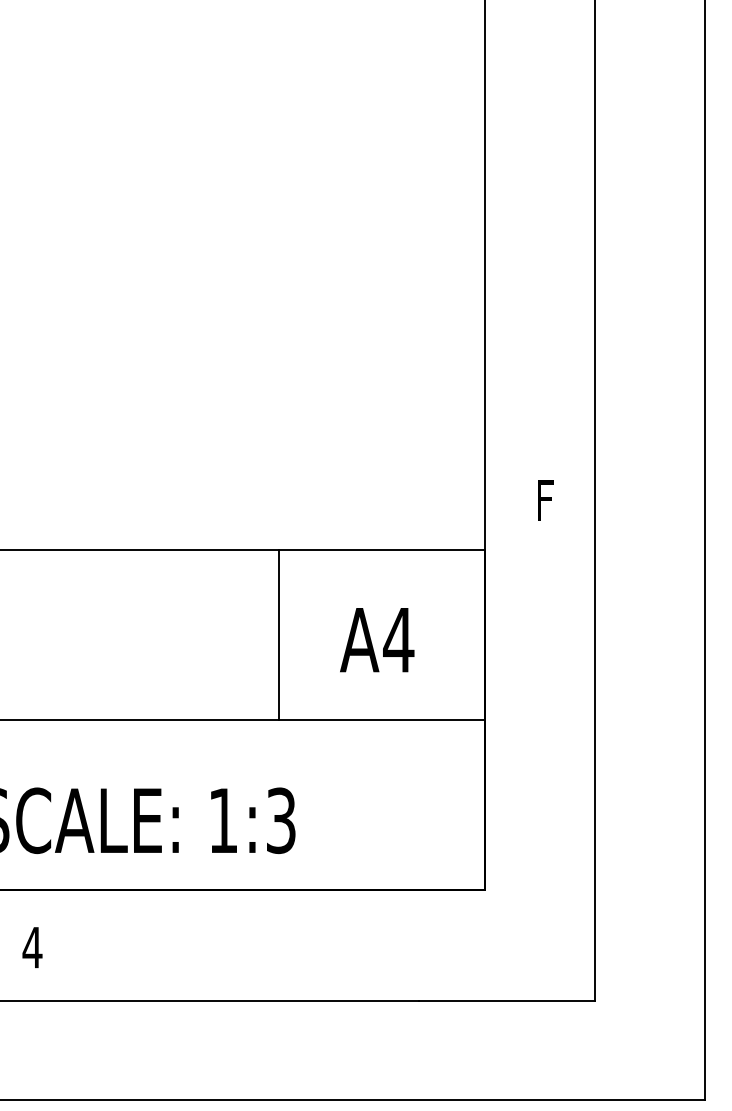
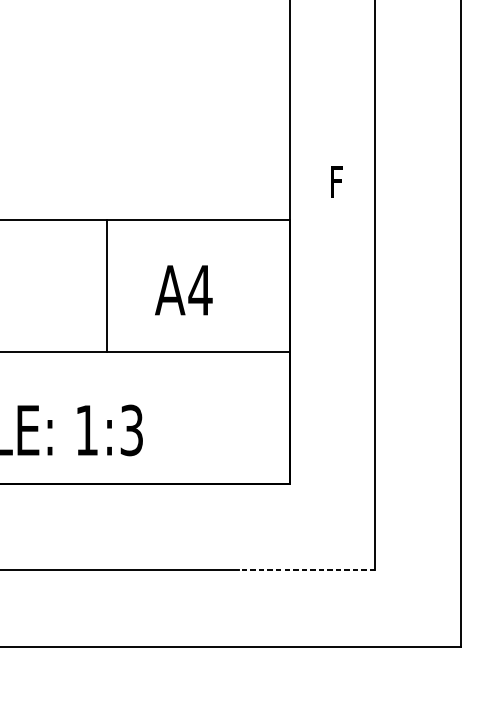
line: (278, 634) -> (107, 285), moved
text: (377, 640) -> (184, 290), moved
line: (506, 1000) -> (306, 569), solid -> dashed

